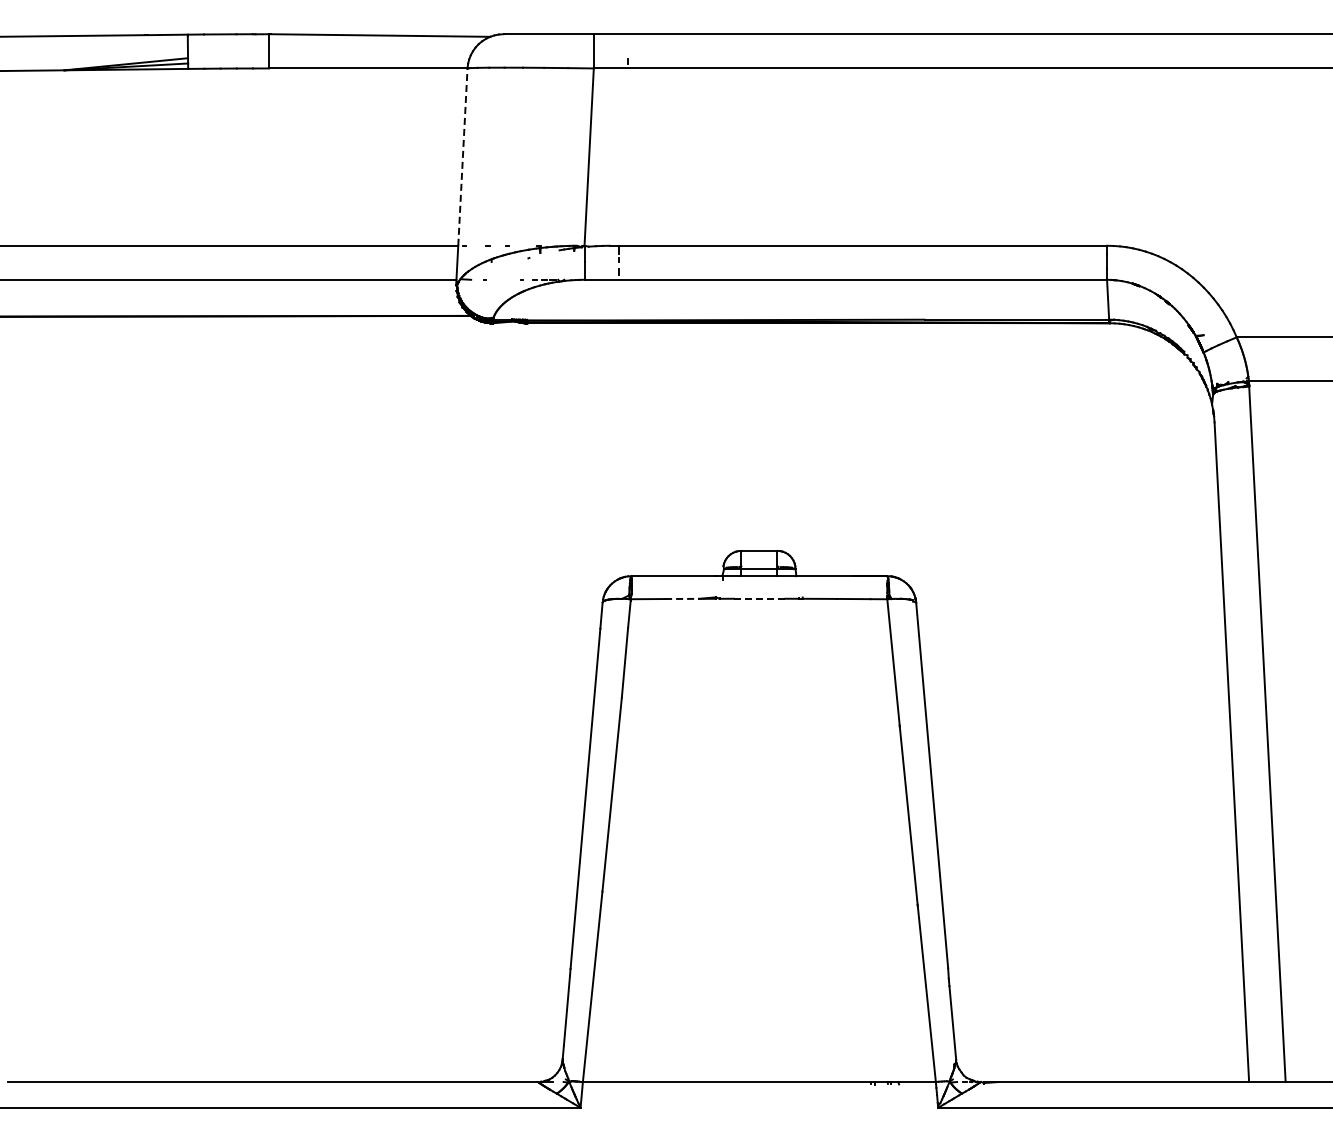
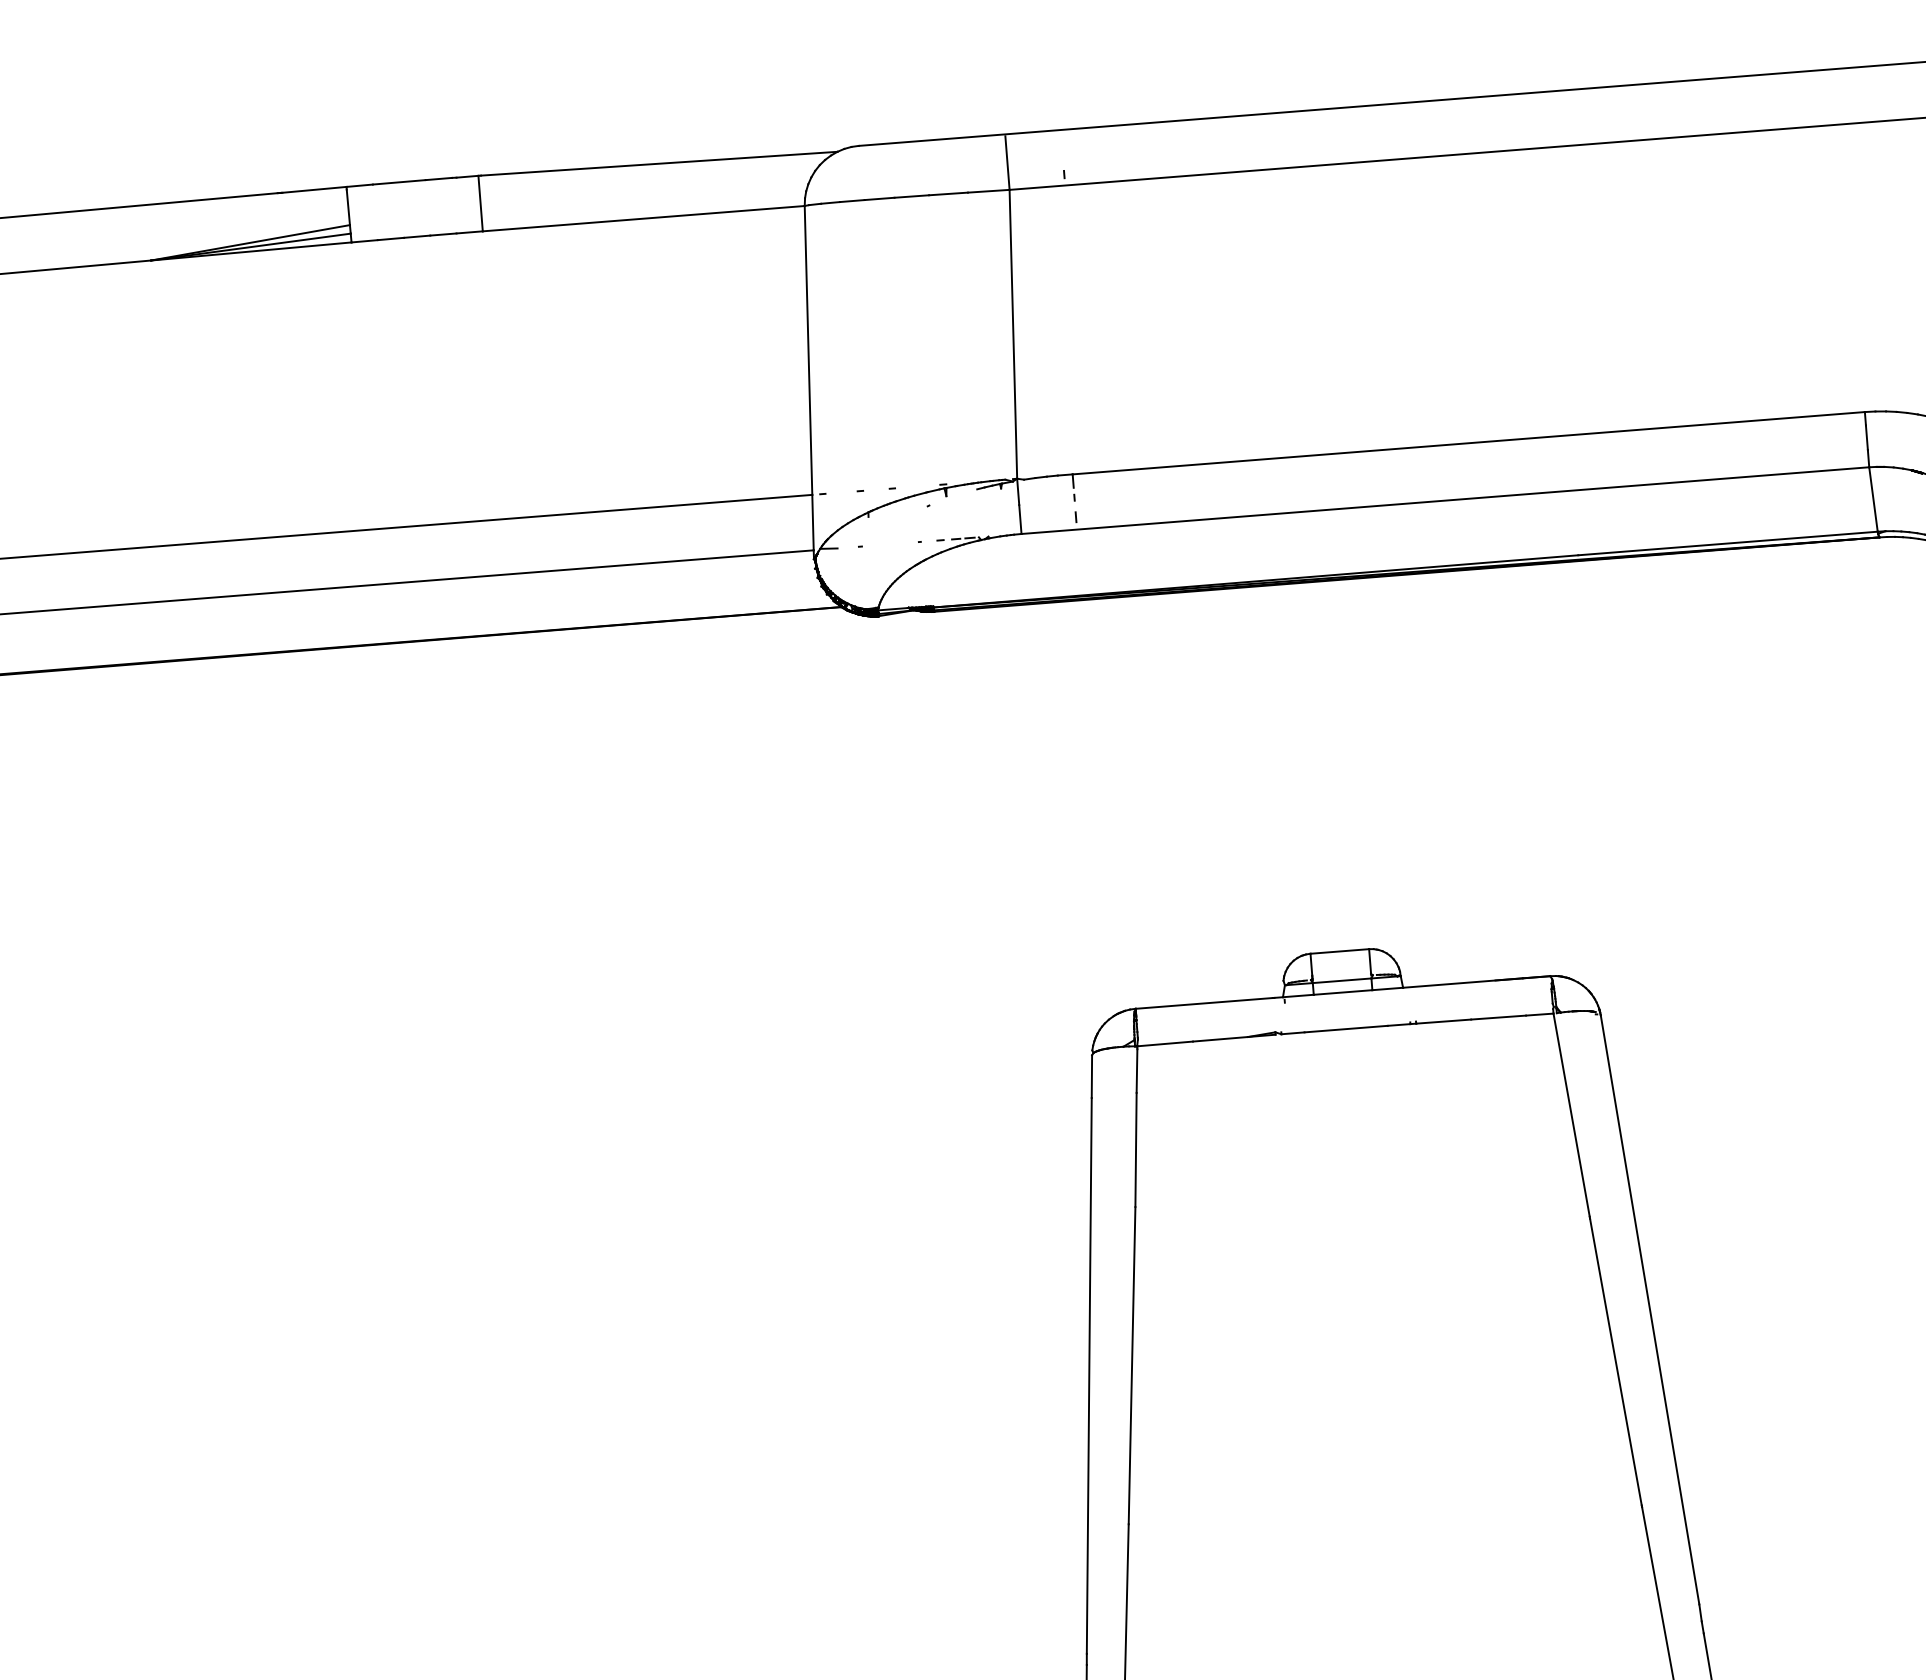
line: (462, 157) -> (807, 351), dashed -> solid
line: (682, 598) -> (1221, 1038), dashed -> solid
line: (759, 598) -> (1346, 1028), dashed -> solid

